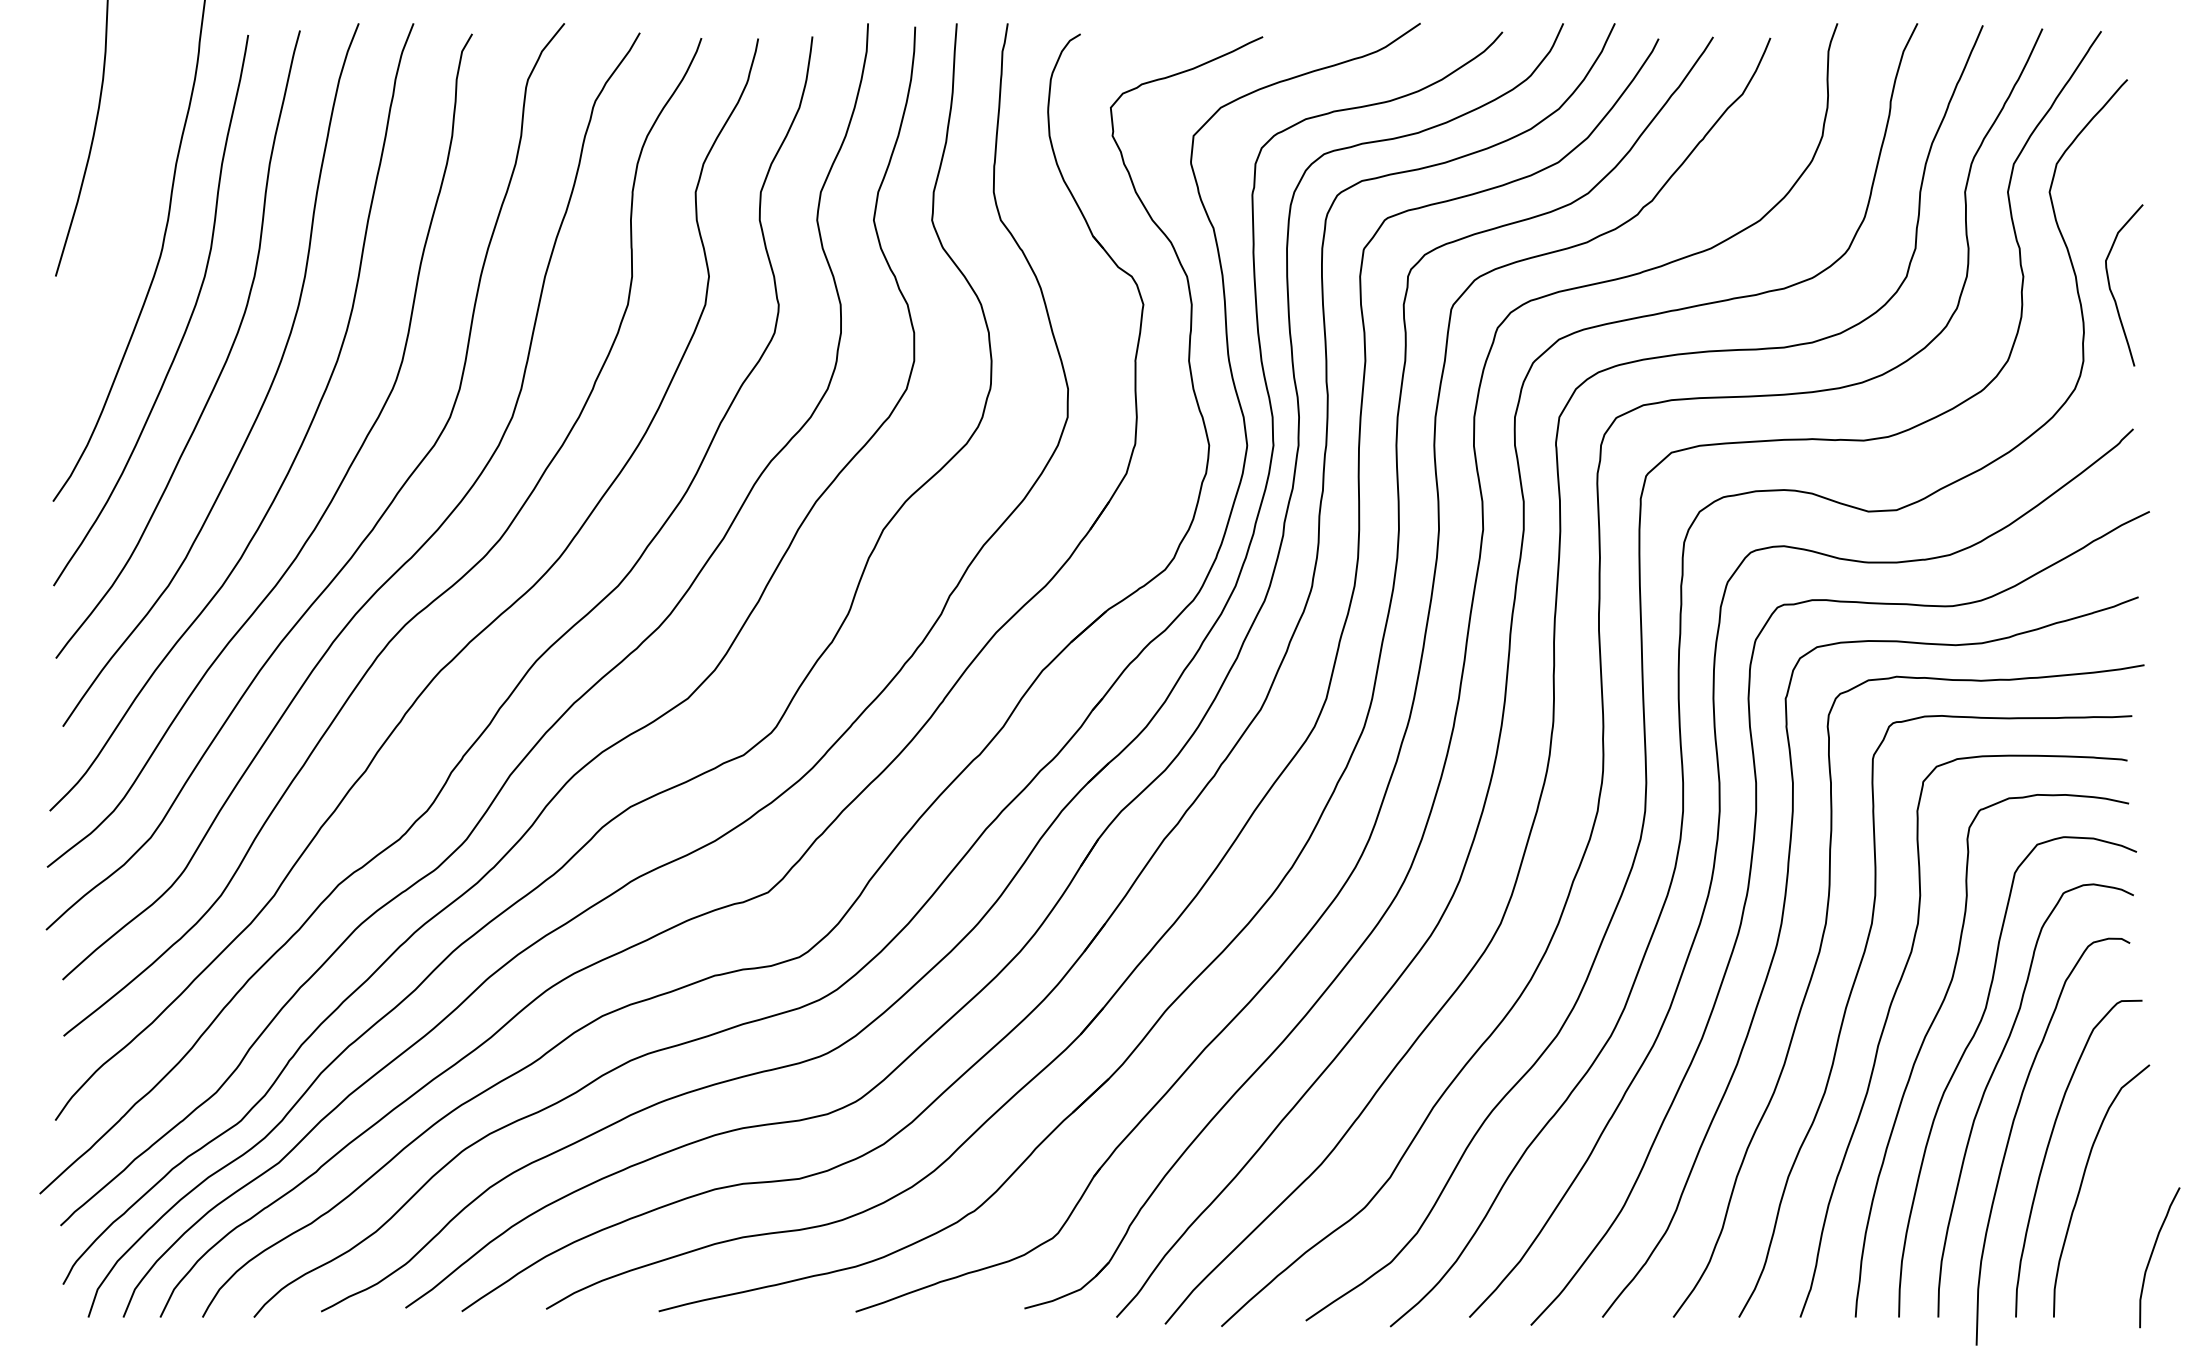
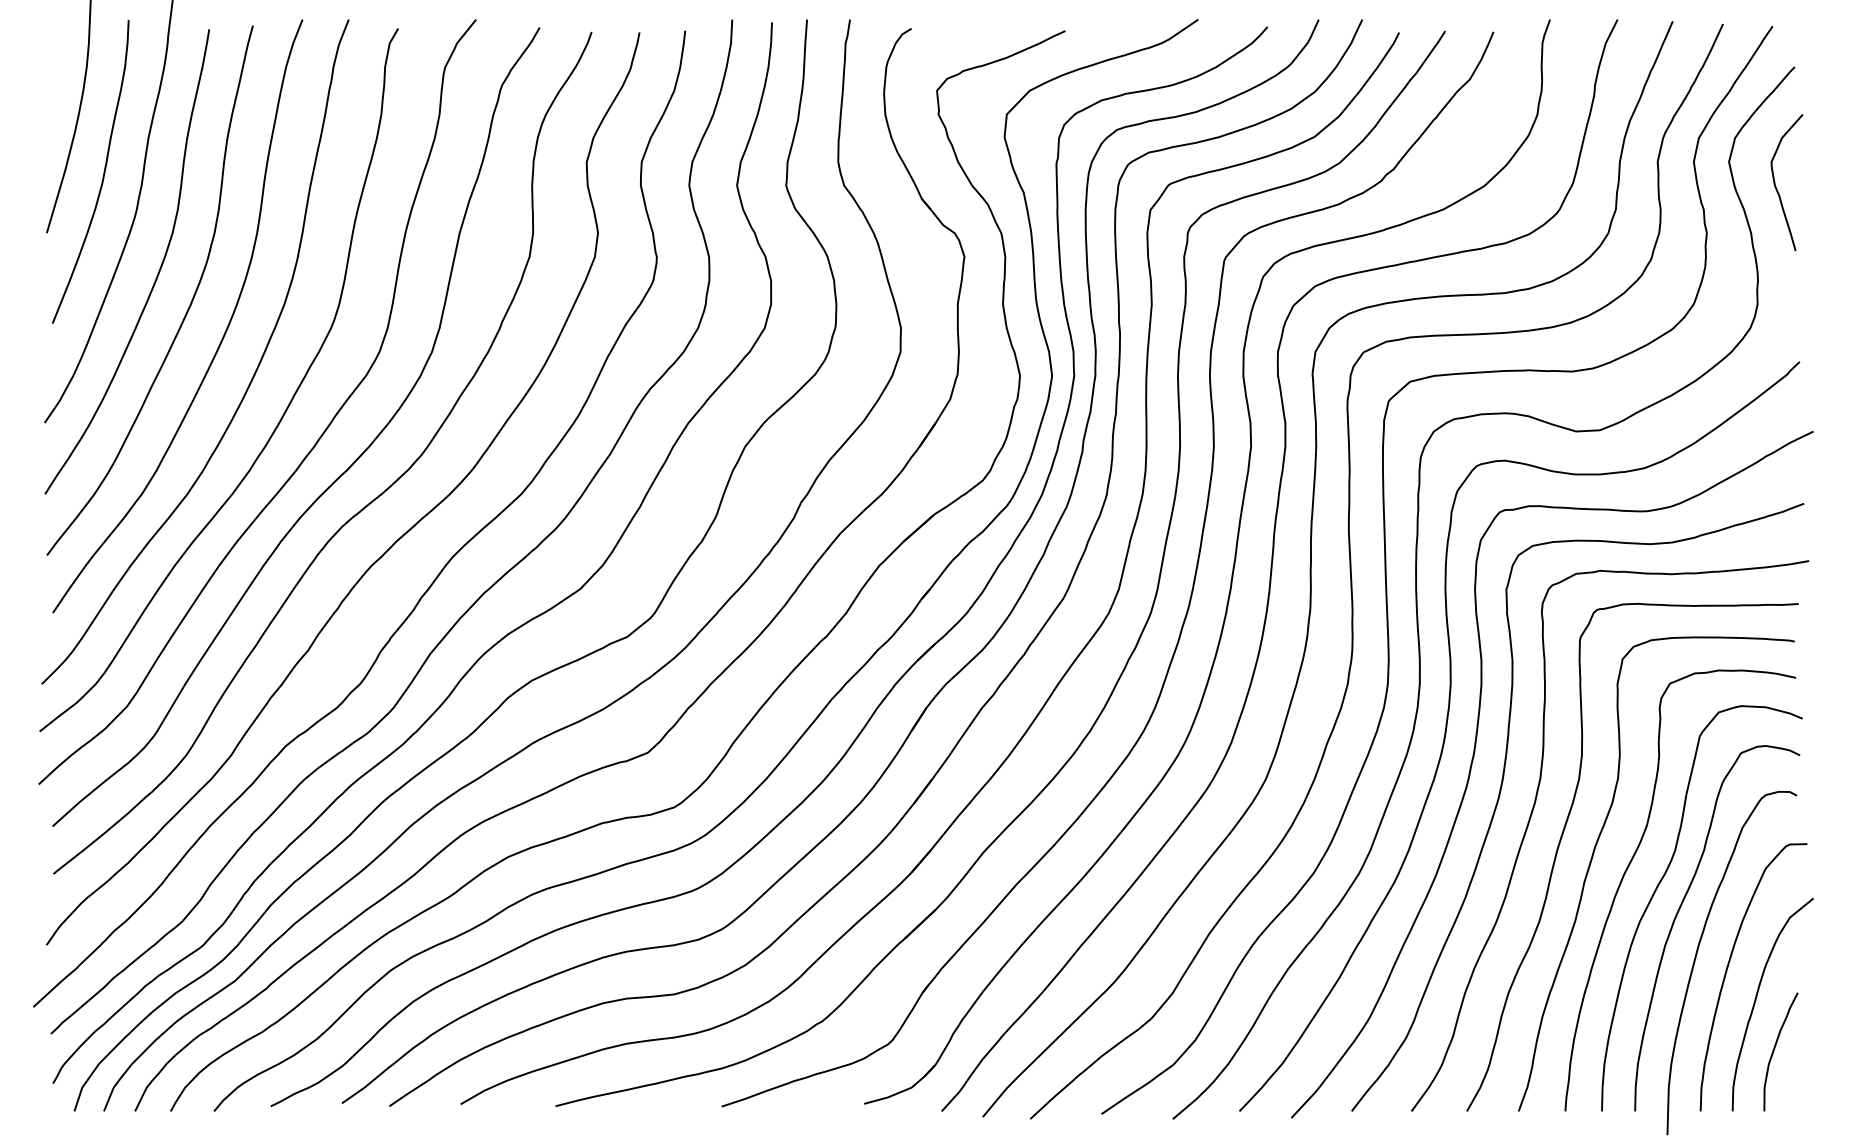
curve: (122, 203) -> (103, 171), added
curve: (2111, 289) -> (1776, 186), moved
curve: (2153, 1253) -> (1775, 1048), moved

